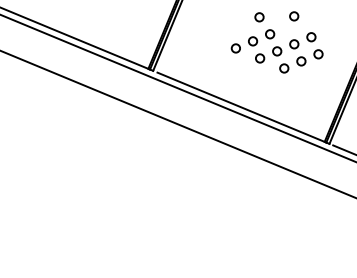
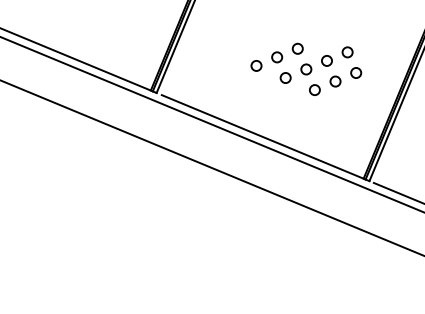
circle: (294, 16) -> (327, 27), removed
circle: (259, 17) -> (284, 28), removed

